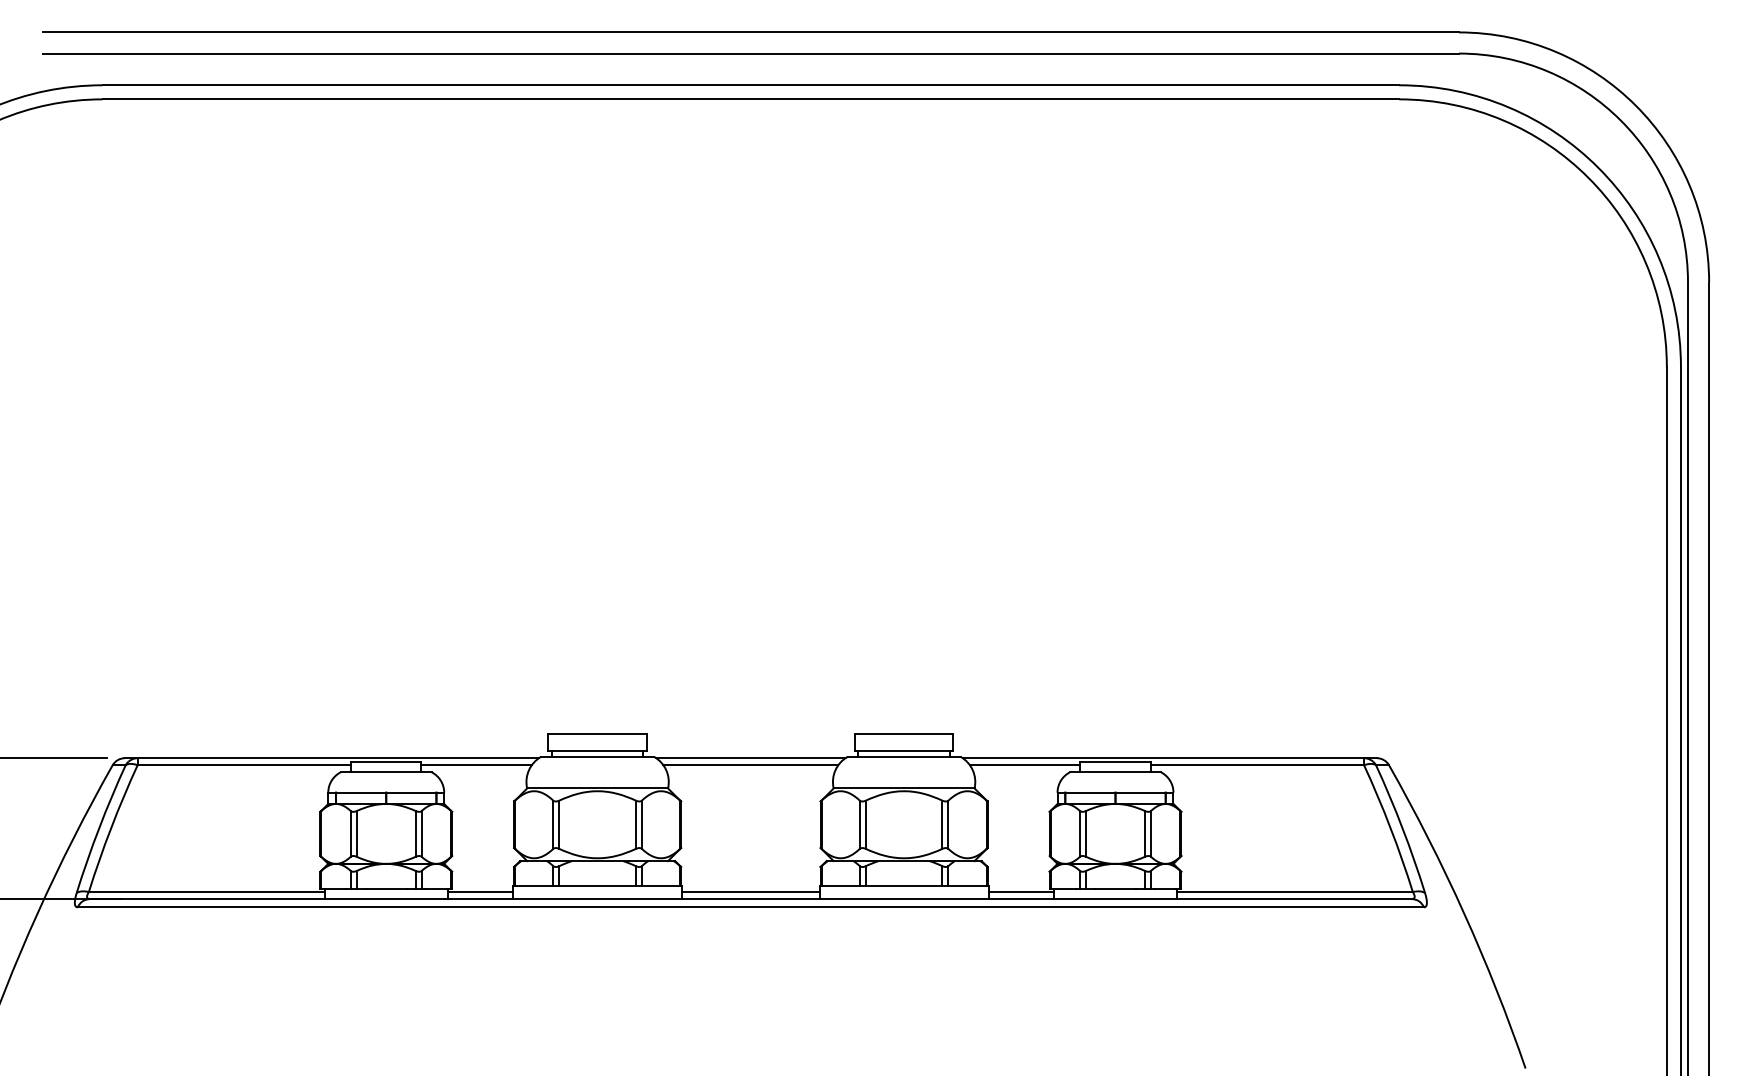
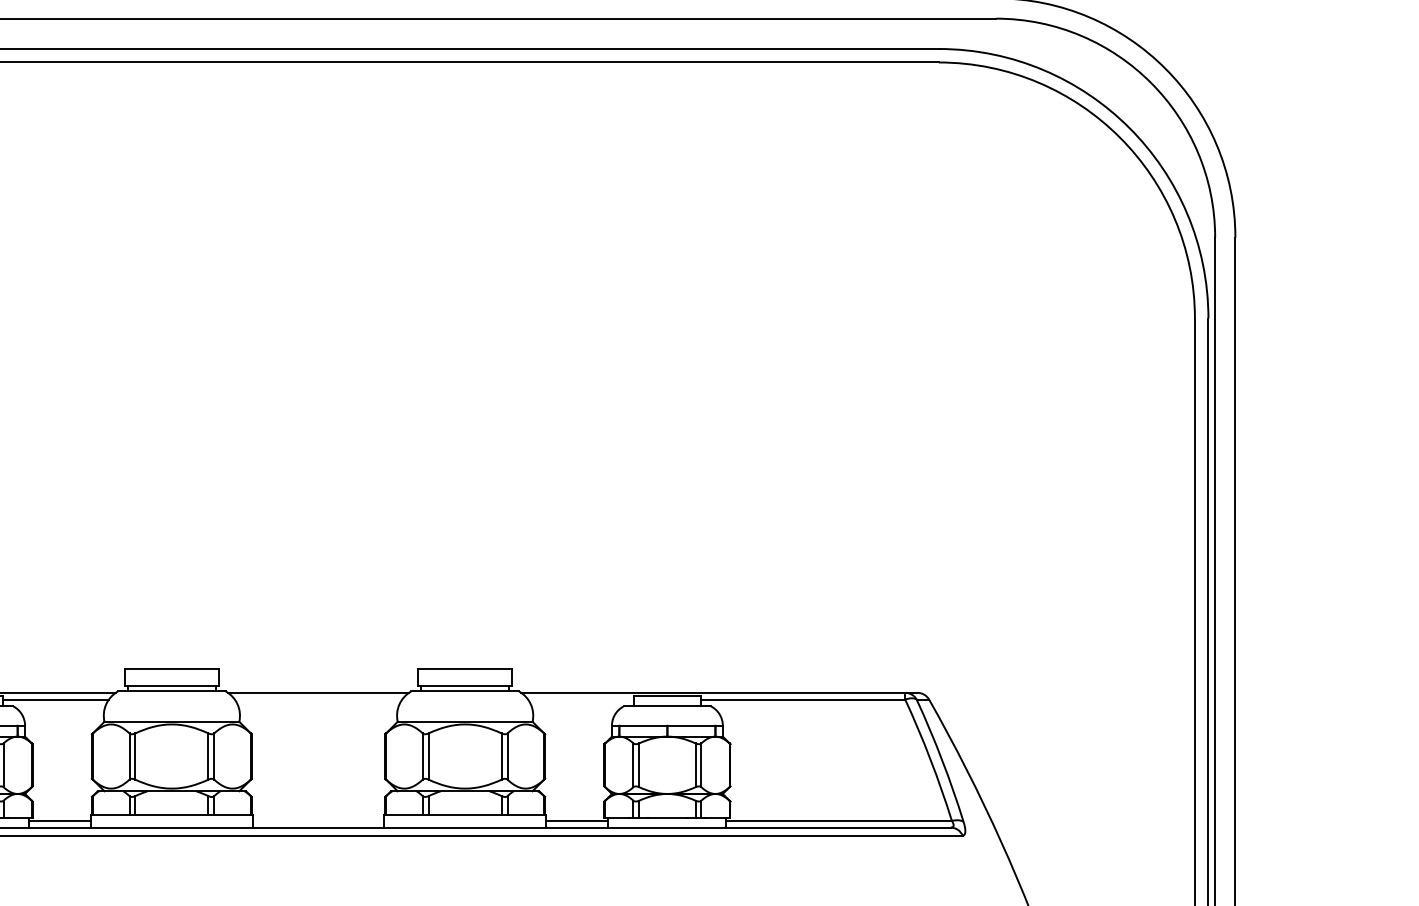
line: (750, 765) -> (318, 699), removed
line: (1024, 765) -> (580, 699), removed
line: (750, 892) -> (318, 821), removed

